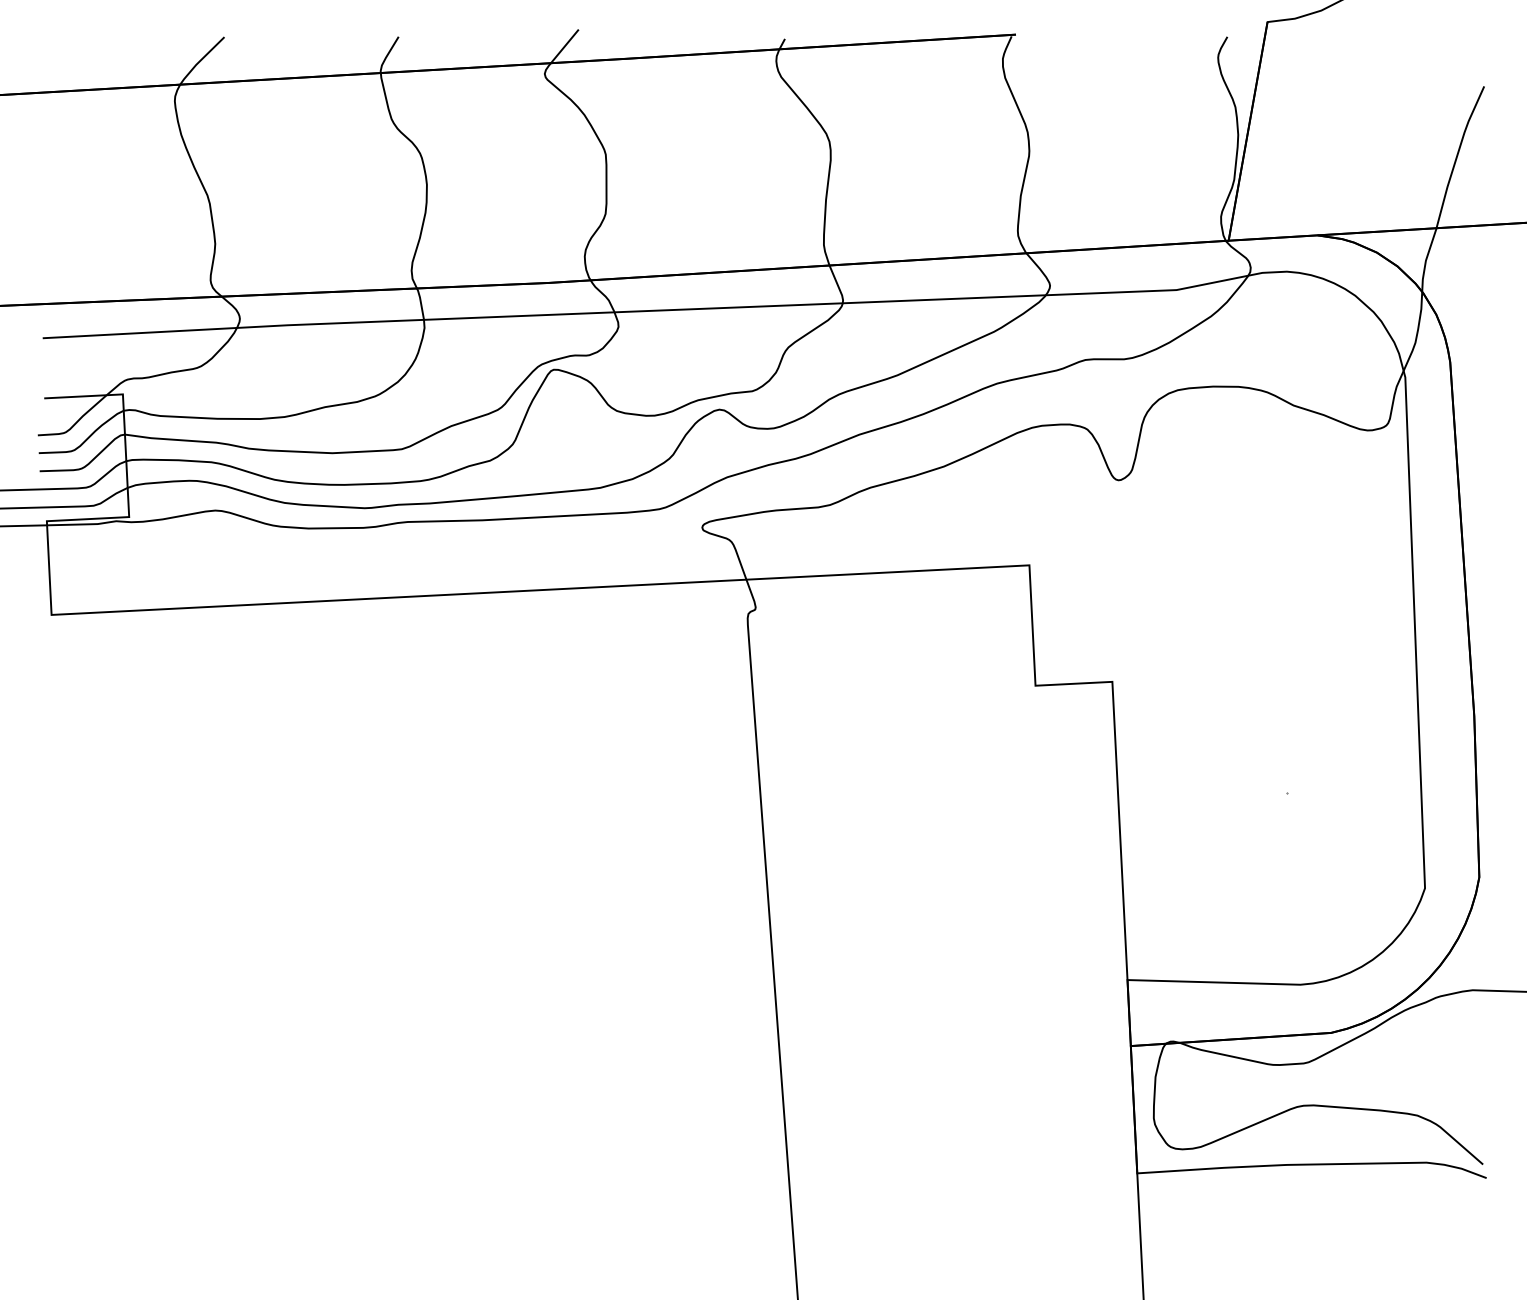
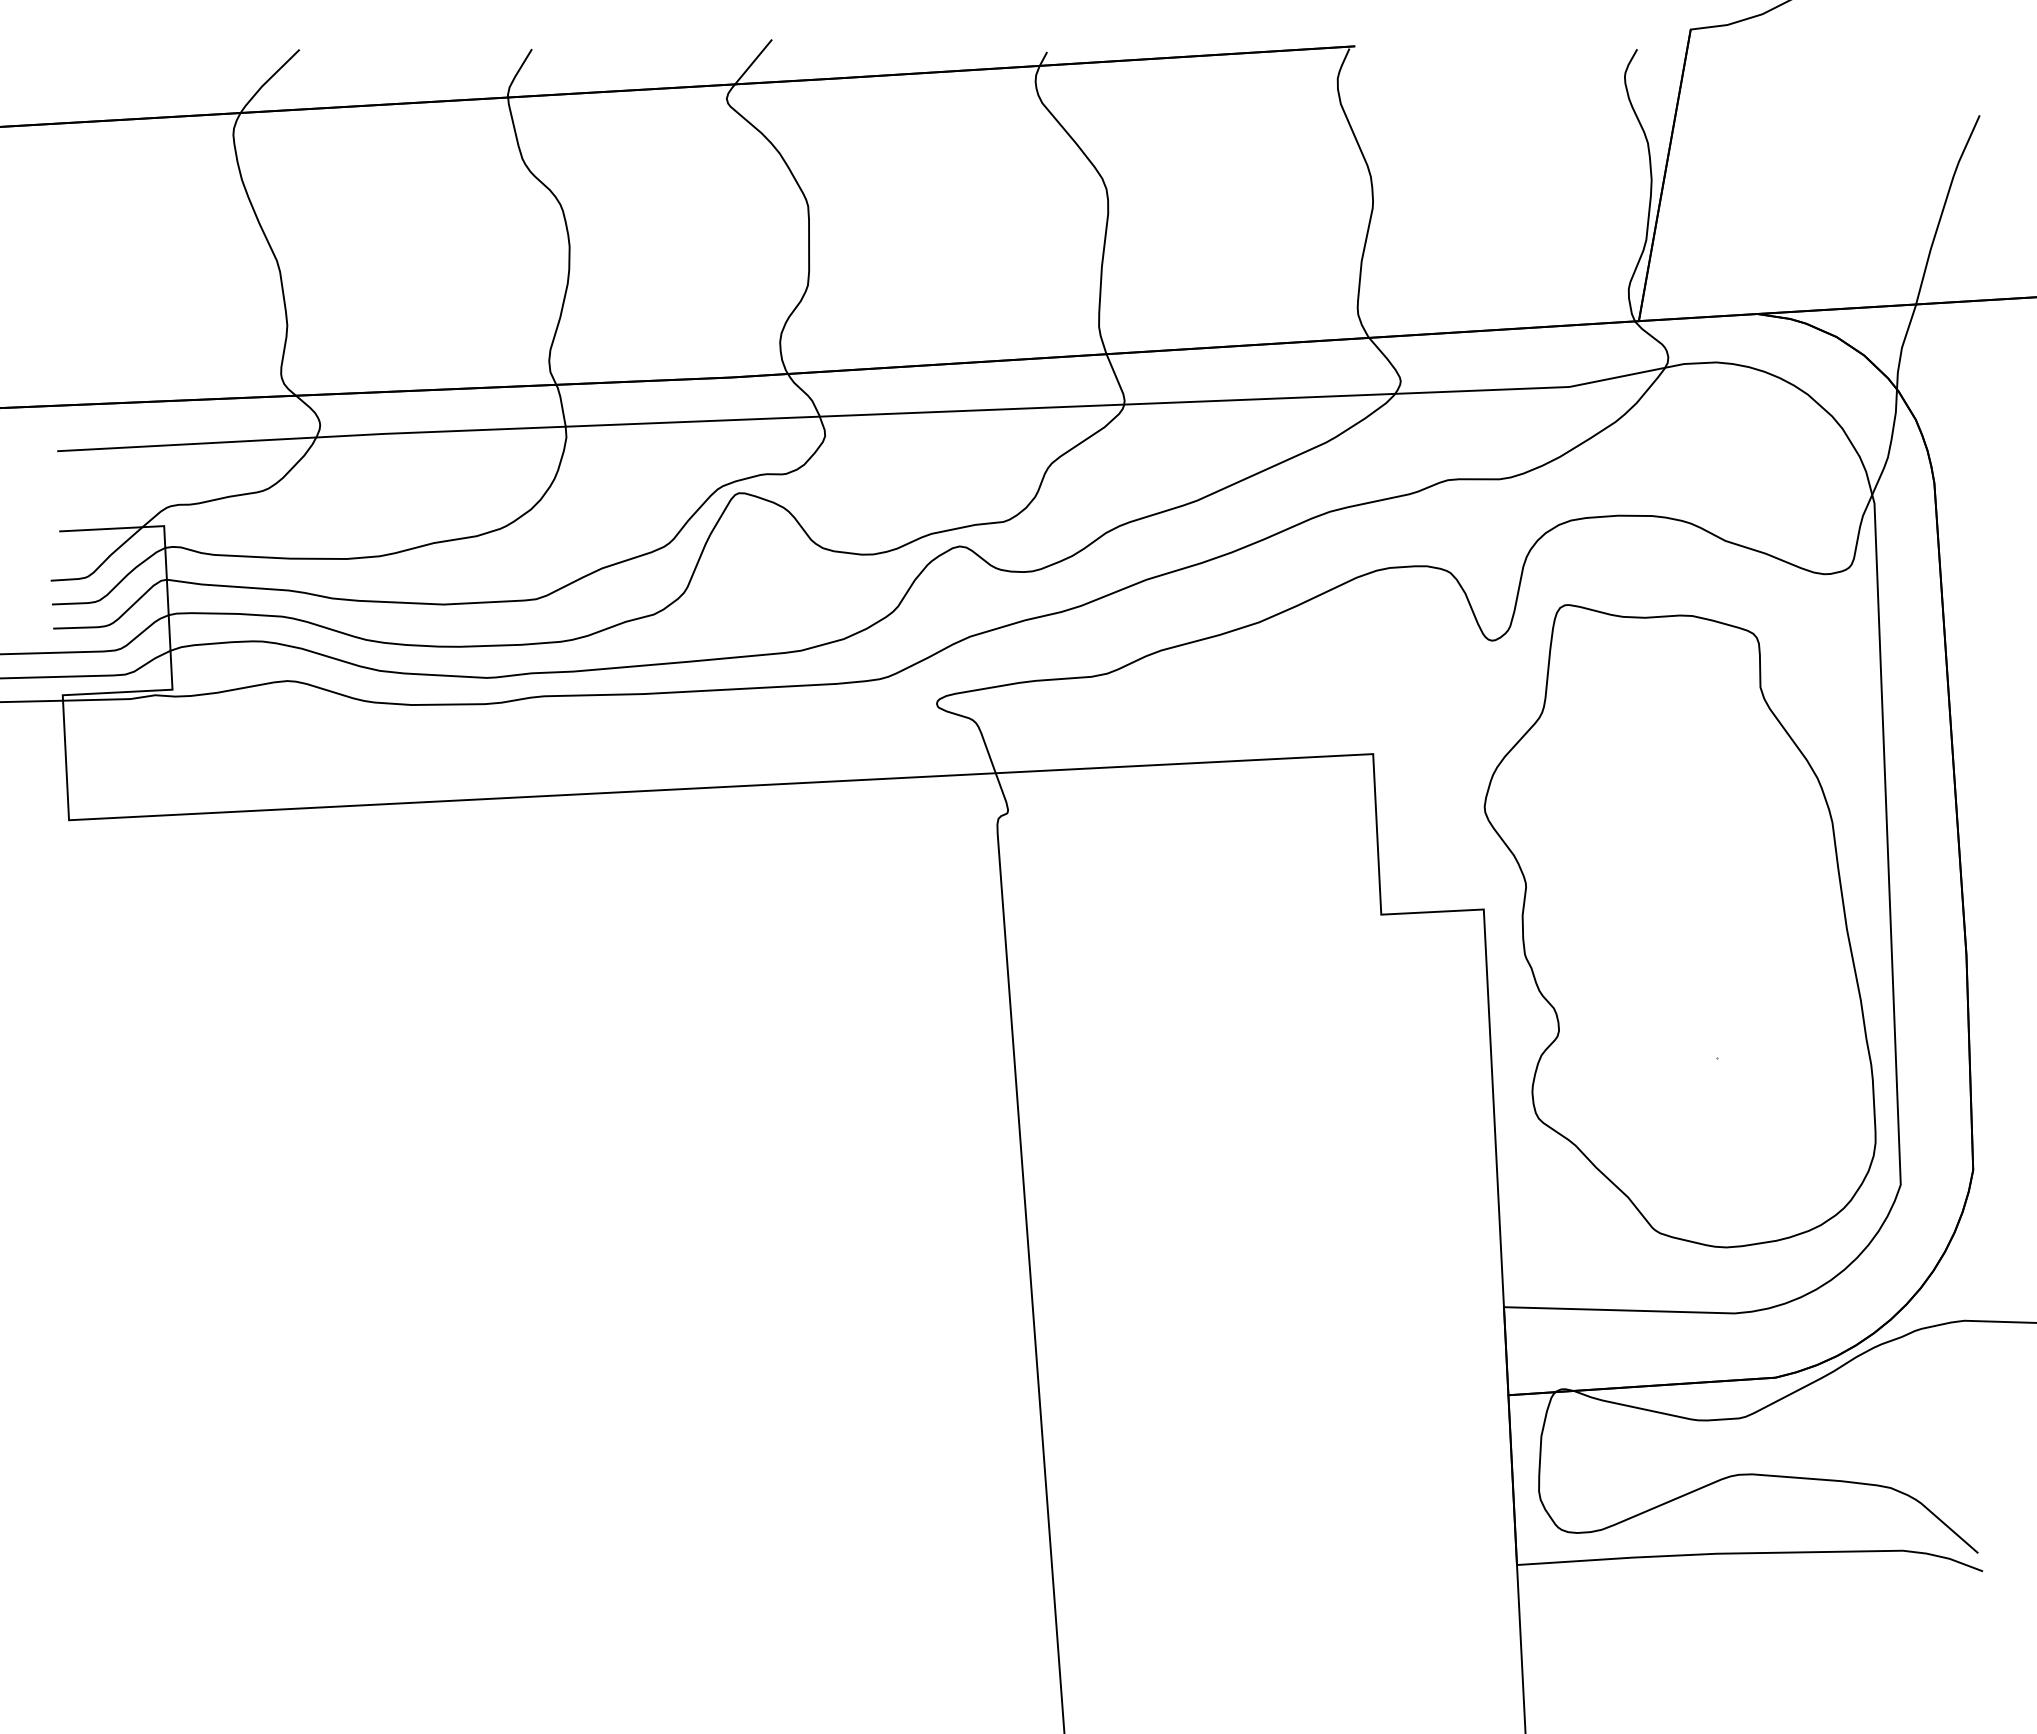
part: (1259, 694) -> (1679, 926), added

